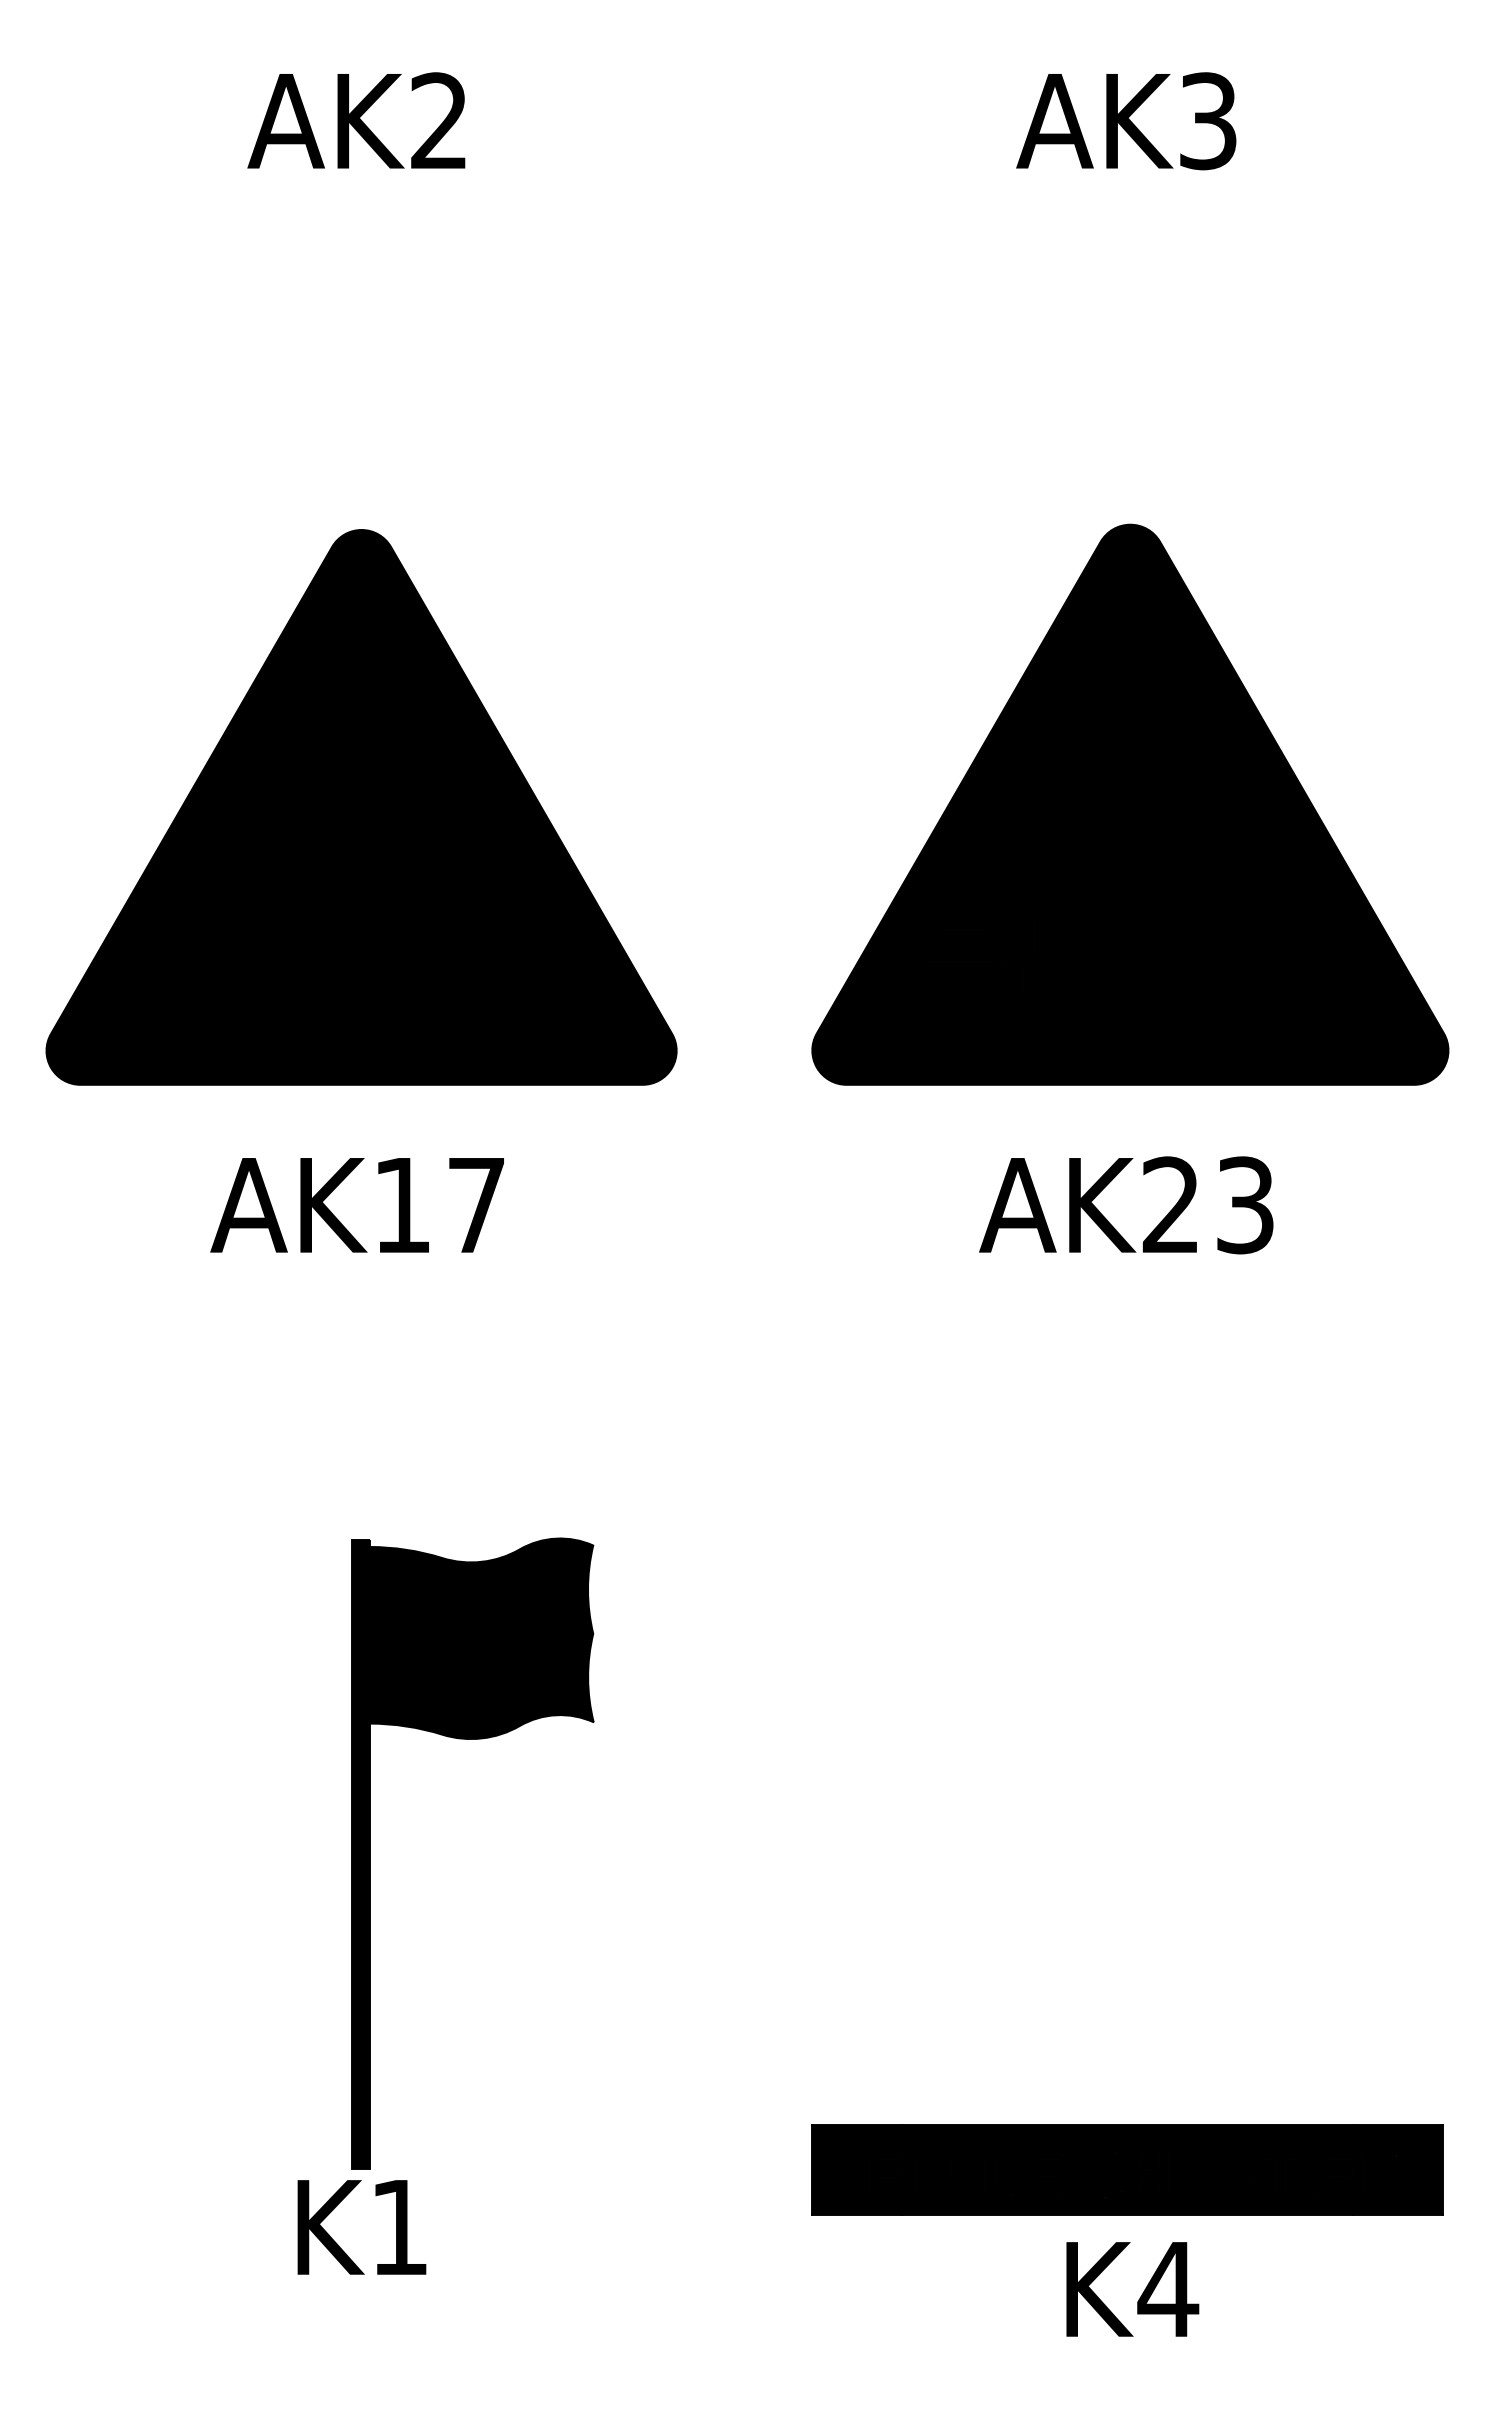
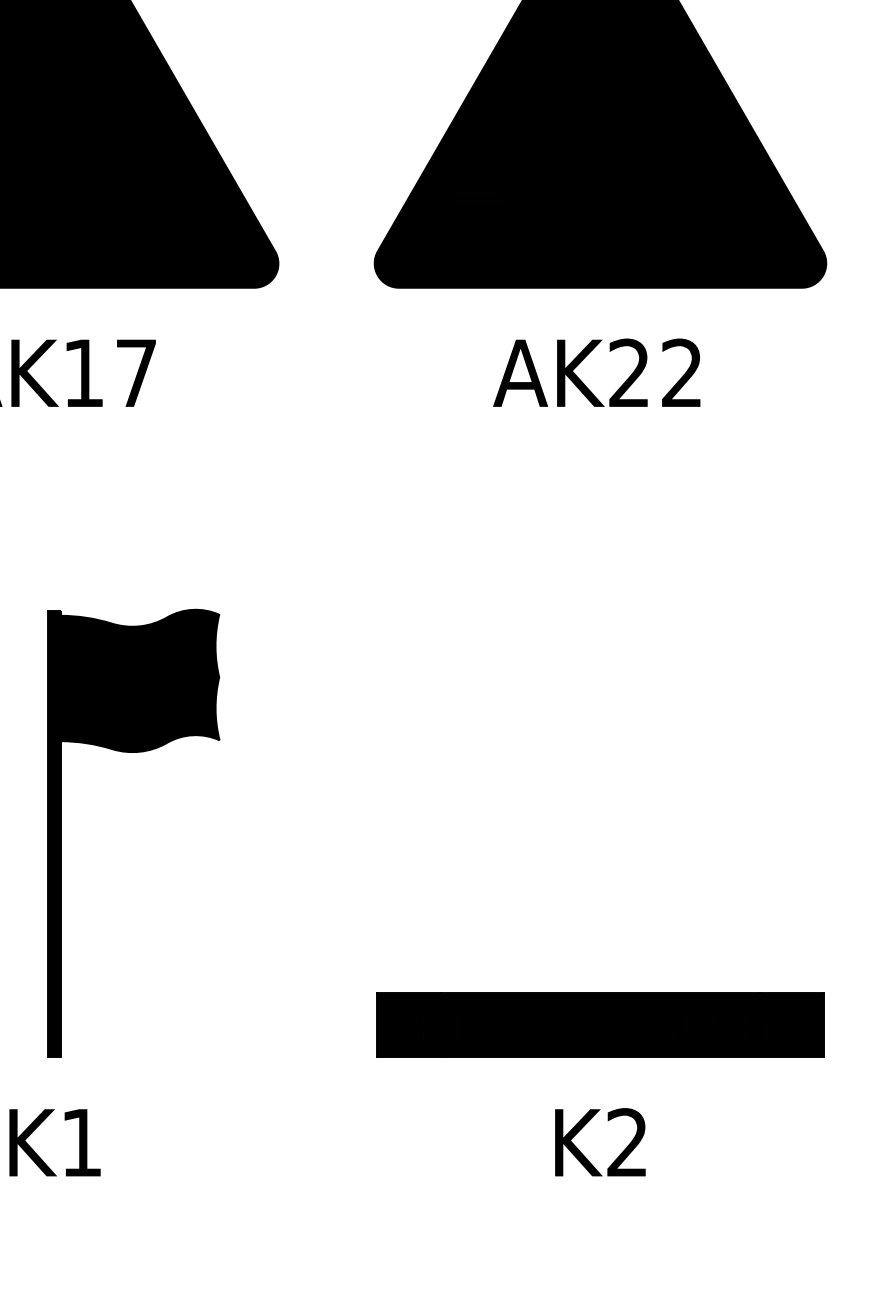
text: (1245, 1205) -> (682, 373), AK23 -> AK22
part: (1127, 2169) -> (600, 1025), moved
text: (361, 2227) -> (54, 1142), moved
text: (1168, 2288) -> (627, 1142), K4 -> K2

